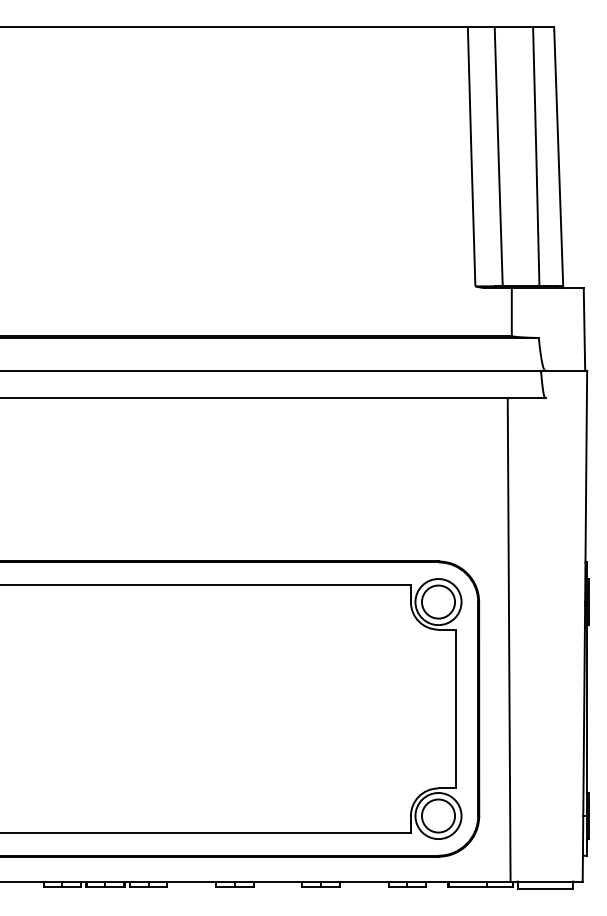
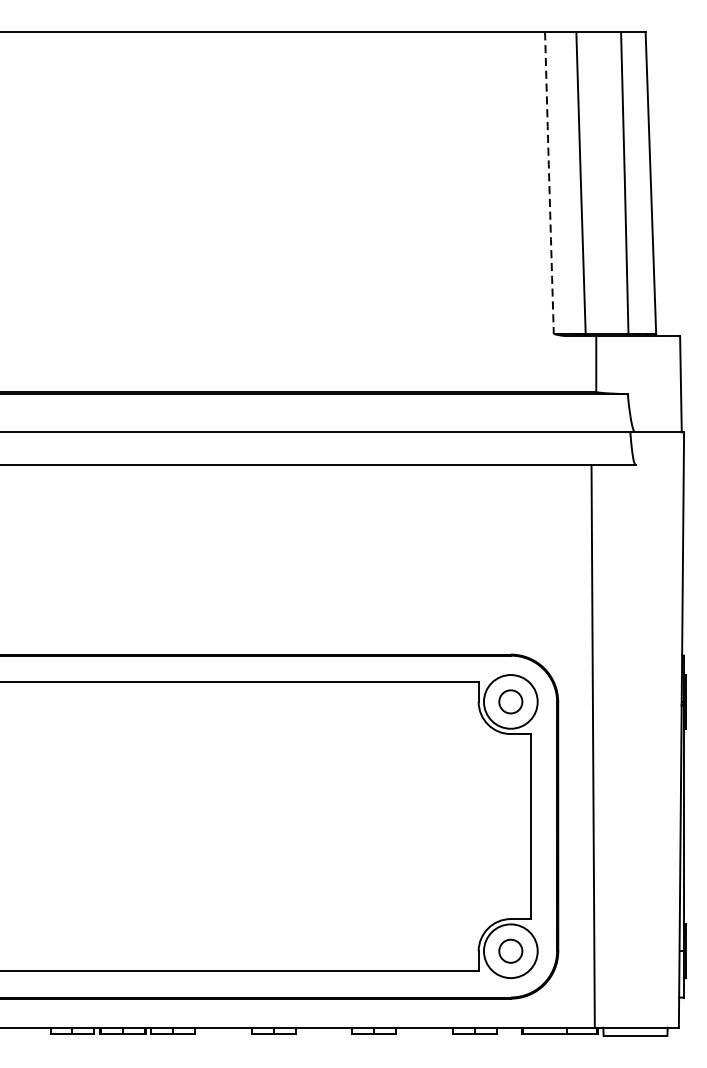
arc: (471, 156) -> (549, 182), solid -> dashed
circle: (438, 601) -> (510, 701), size x0.6
circle: (438, 815) -> (510, 950), size x0.6

